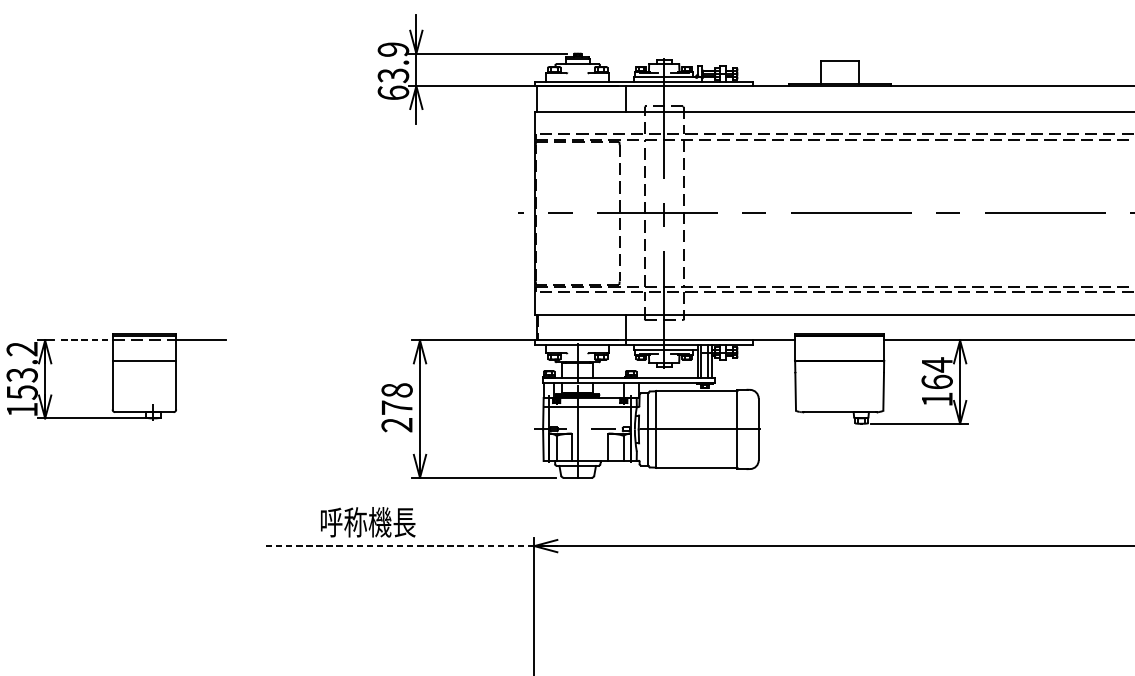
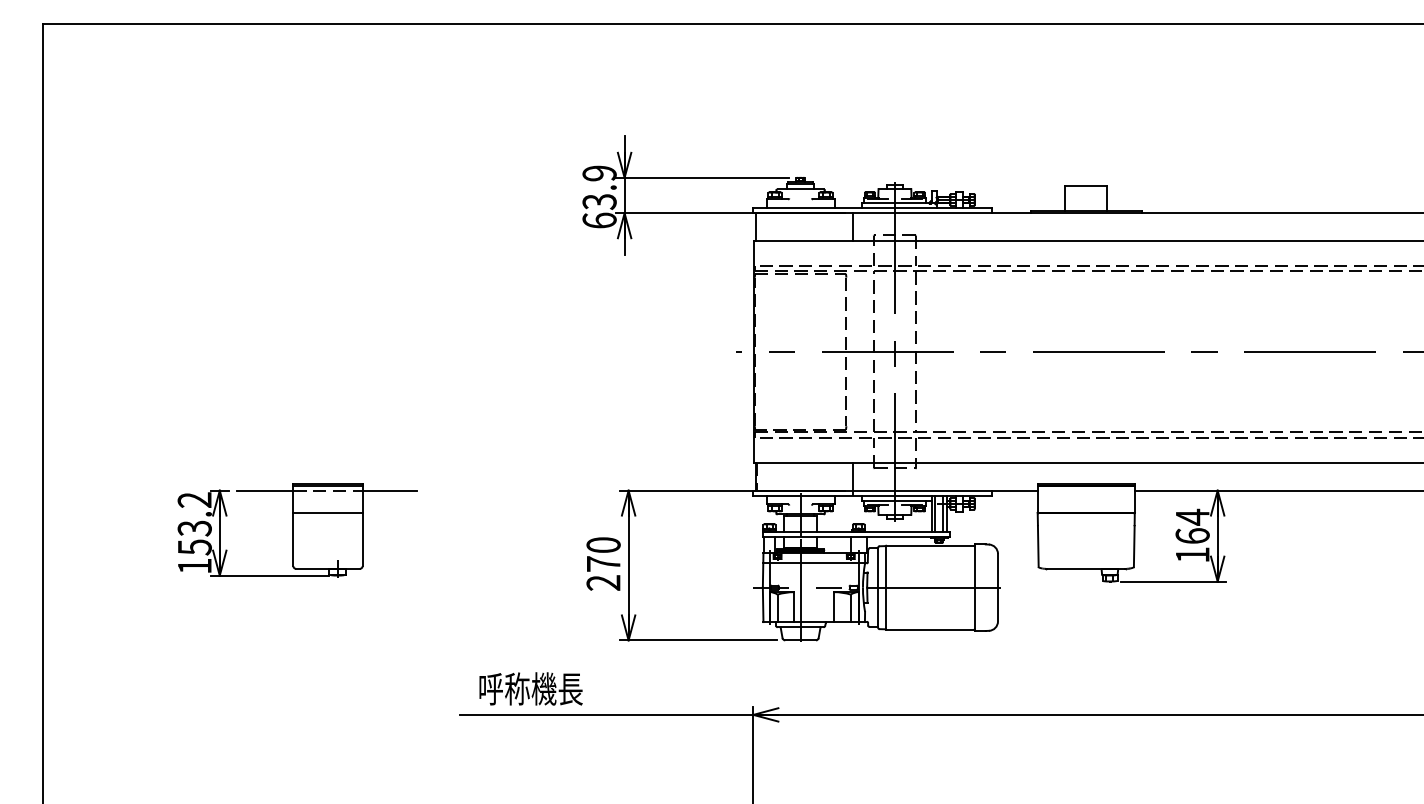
line: (87, 340) -> (265, 490), dashed -> solid
text: (397, 389) -> (603, 544), 278 -> 270
text: (367, 521) -> (530, 688), moved
line: (399, 545) -> (606, 714), dashed -> solid

